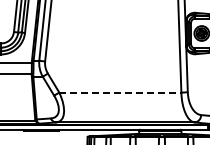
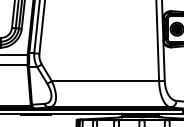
line: (120, 92) -> (105, 81), dashed -> solid

